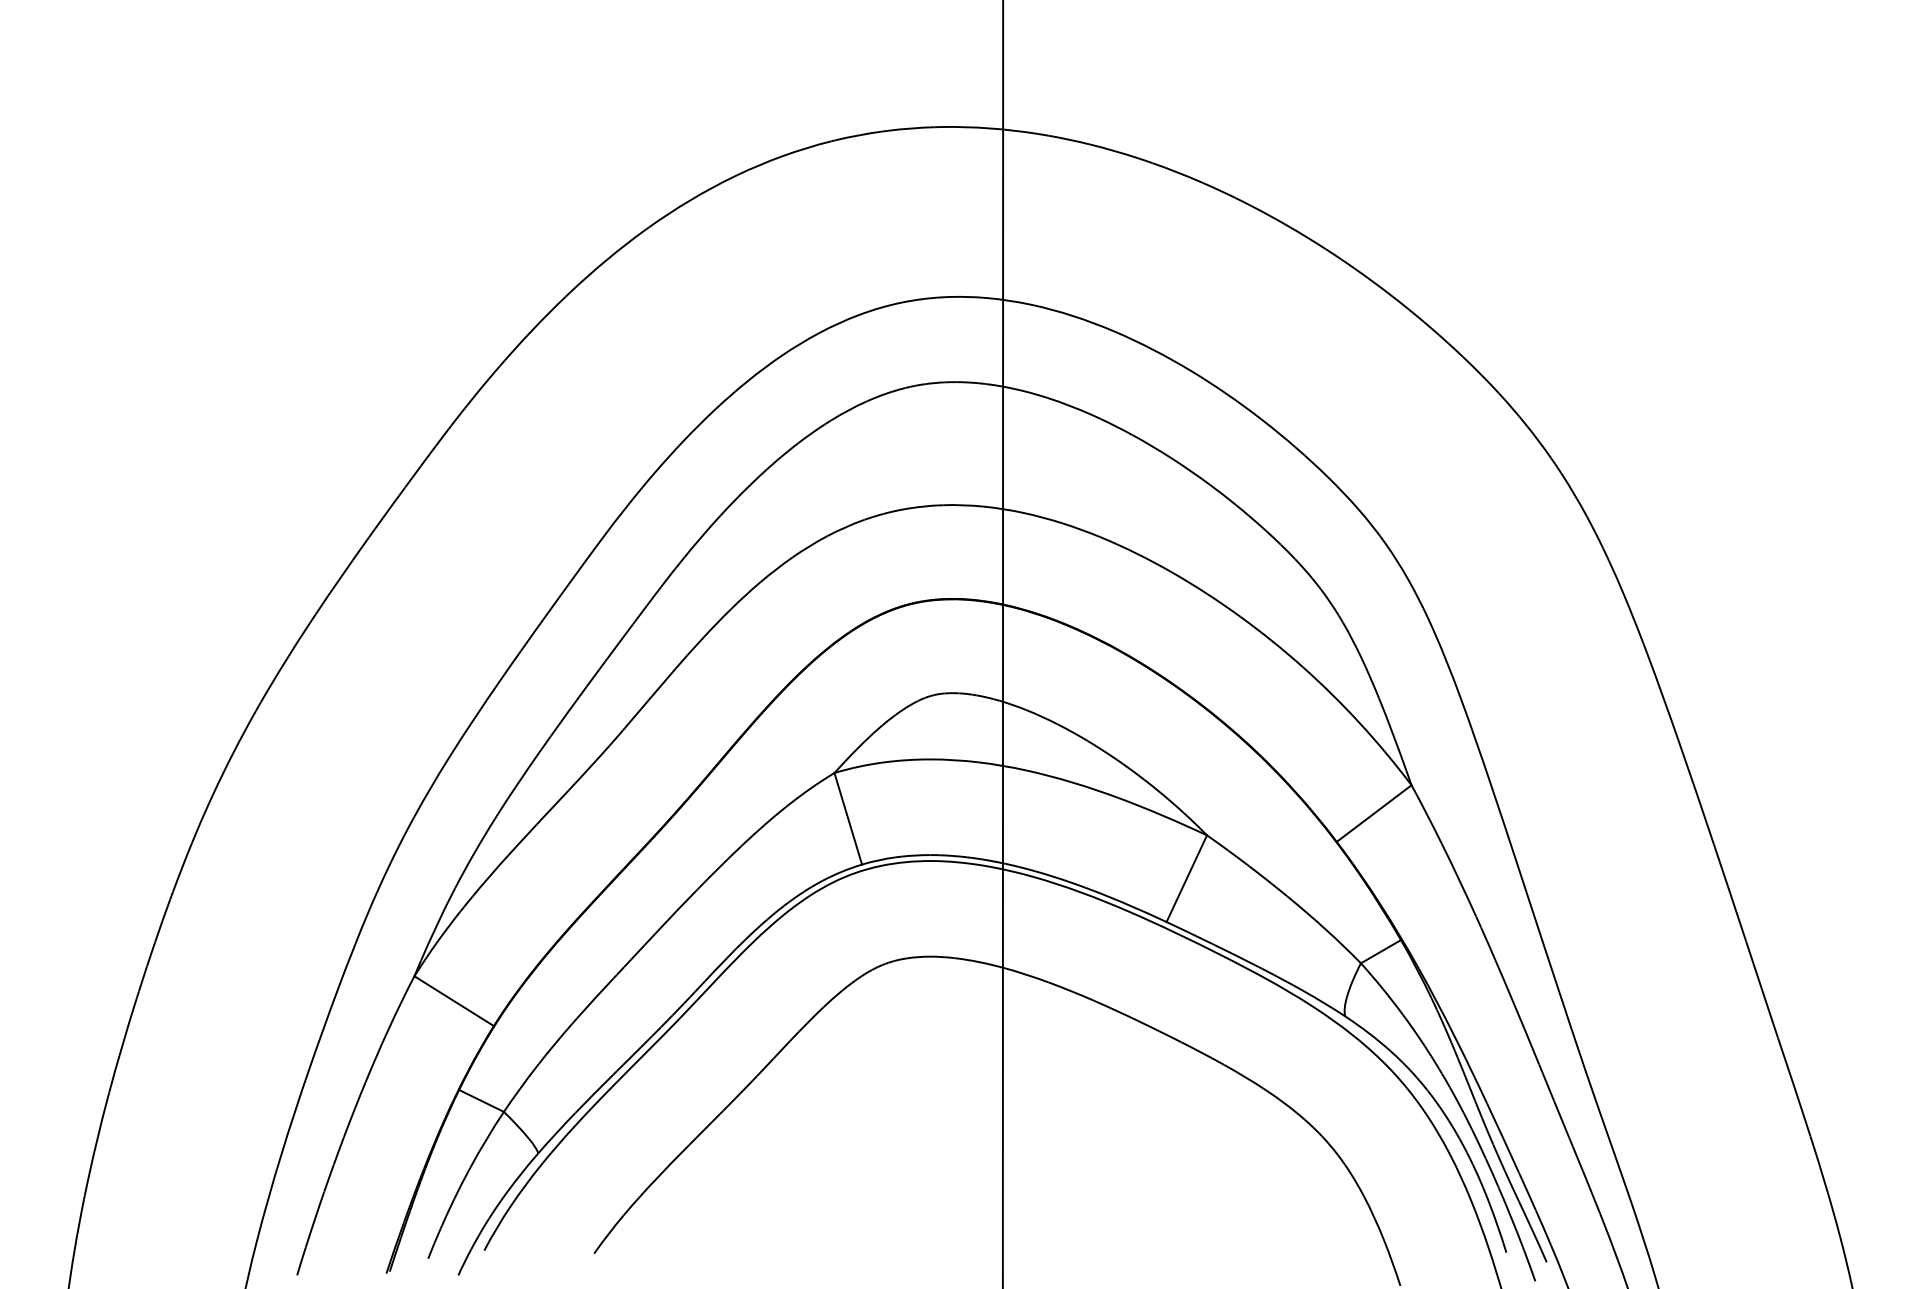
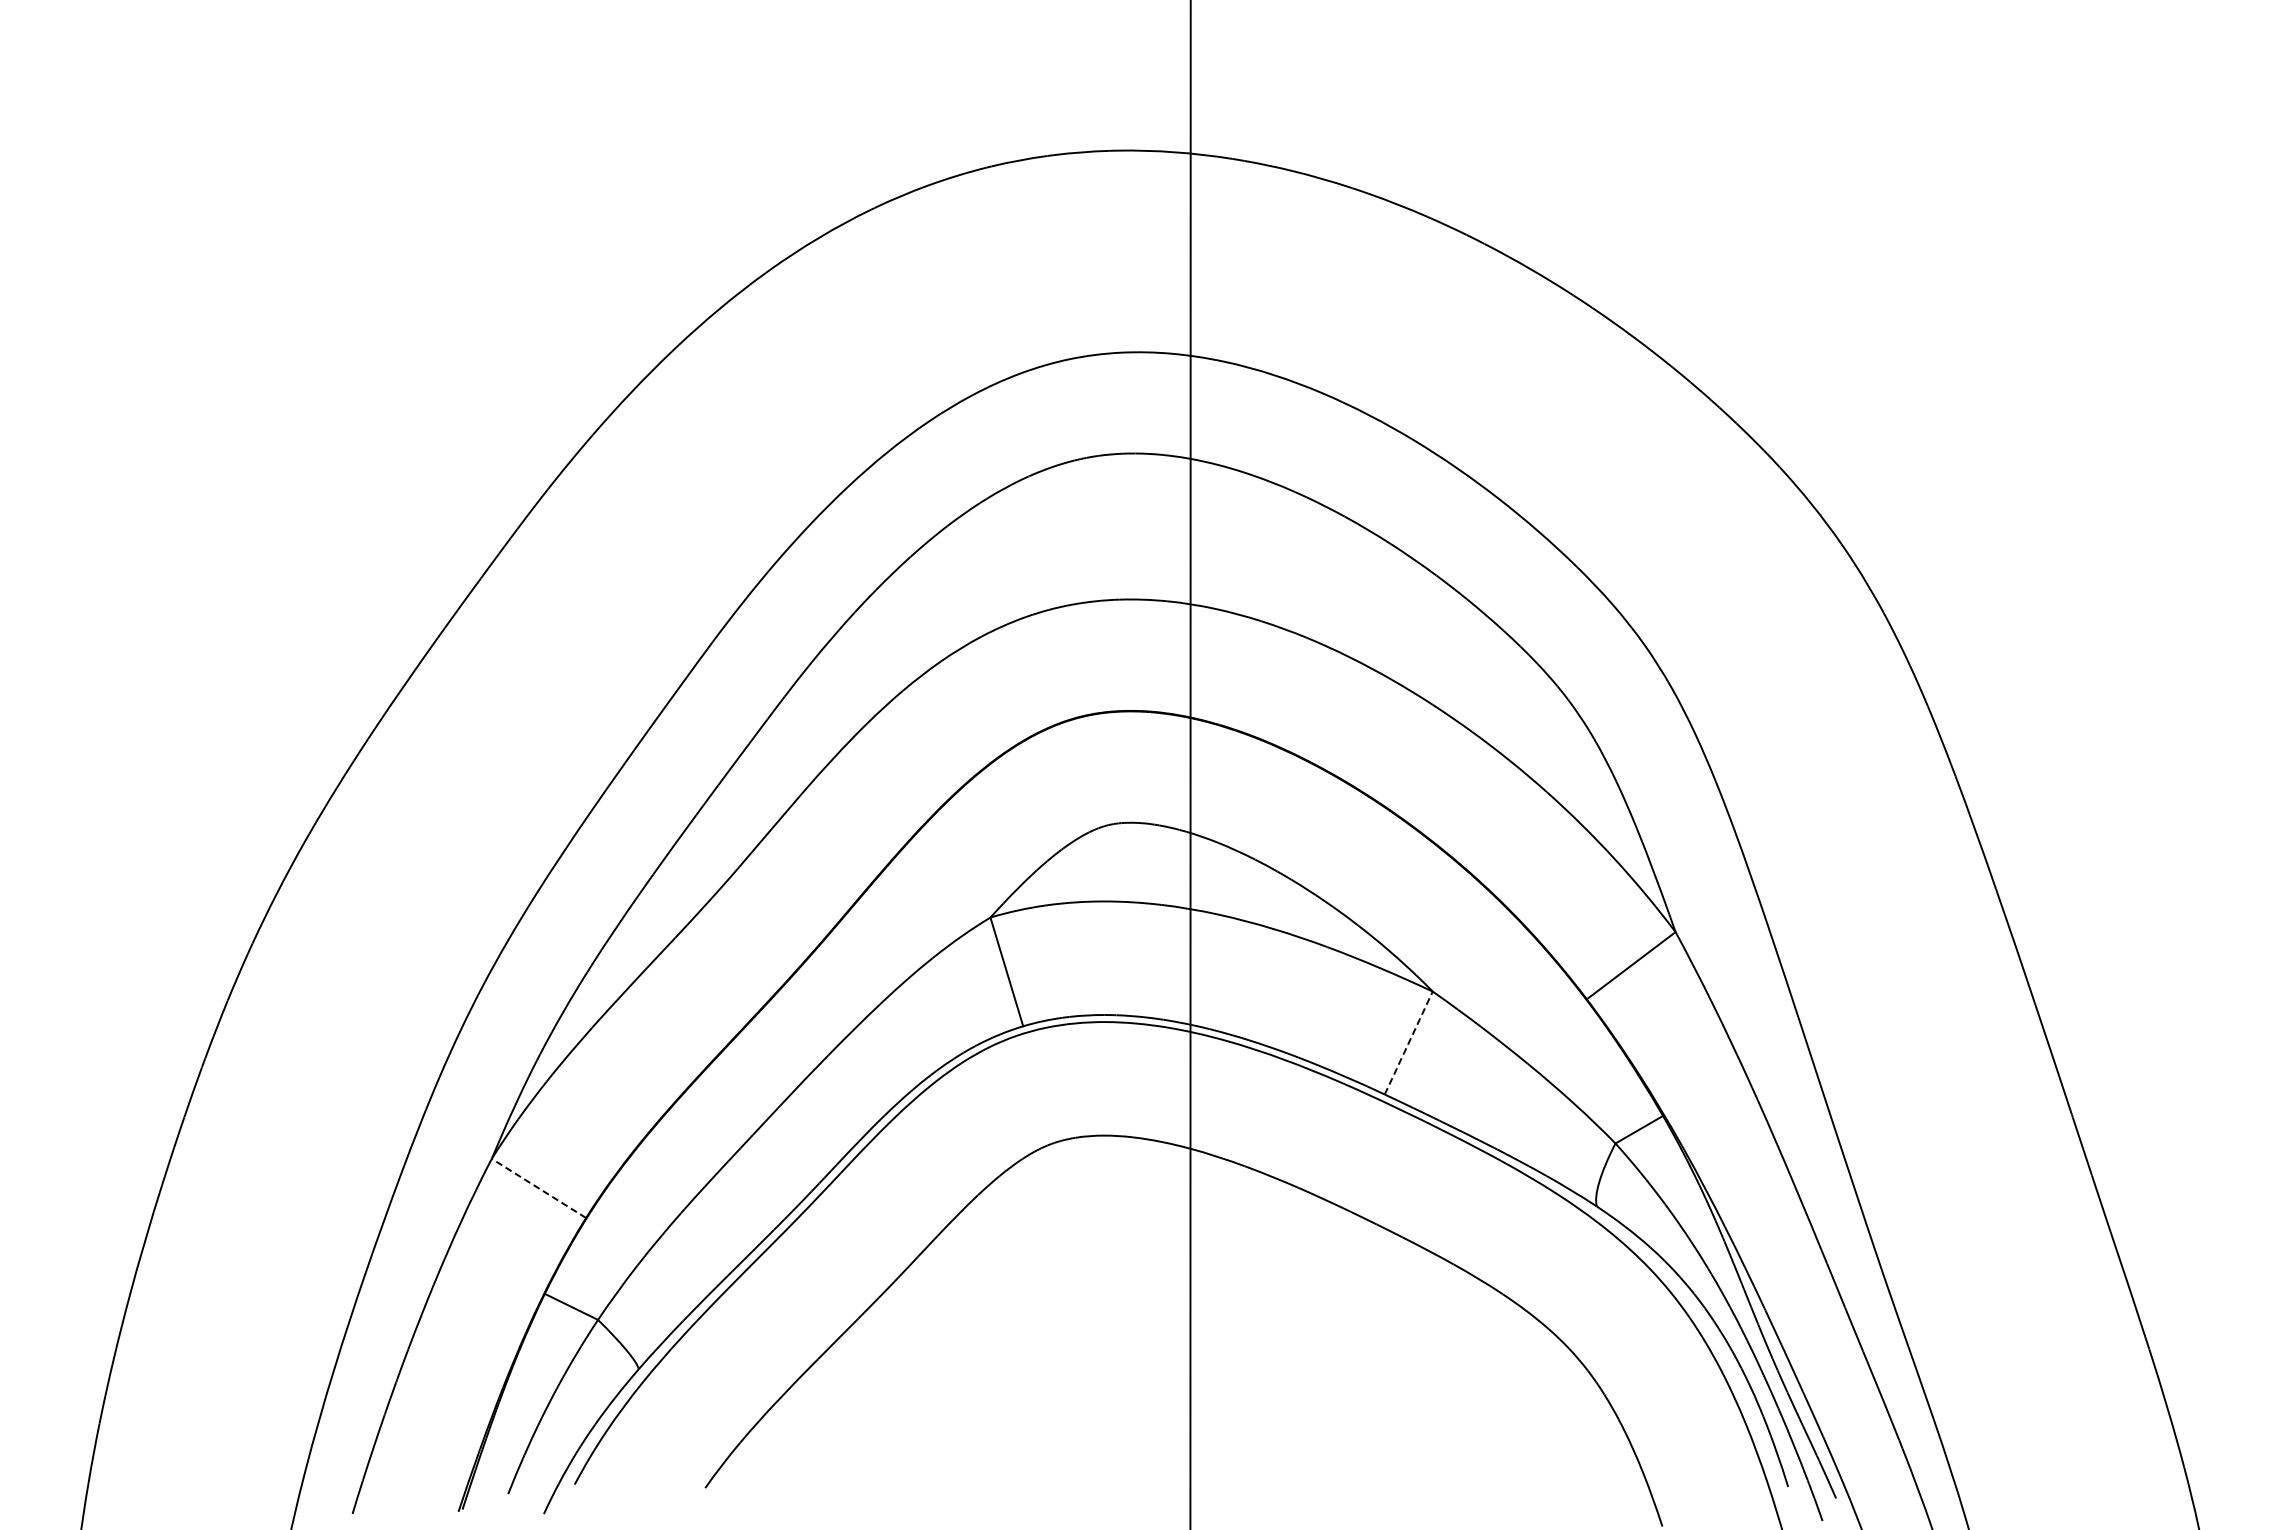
line: (1186, 879) -> (1408, 1043), solid -> dashed
line: (453, 1001) -> (538, 1188), solid -> dashed

